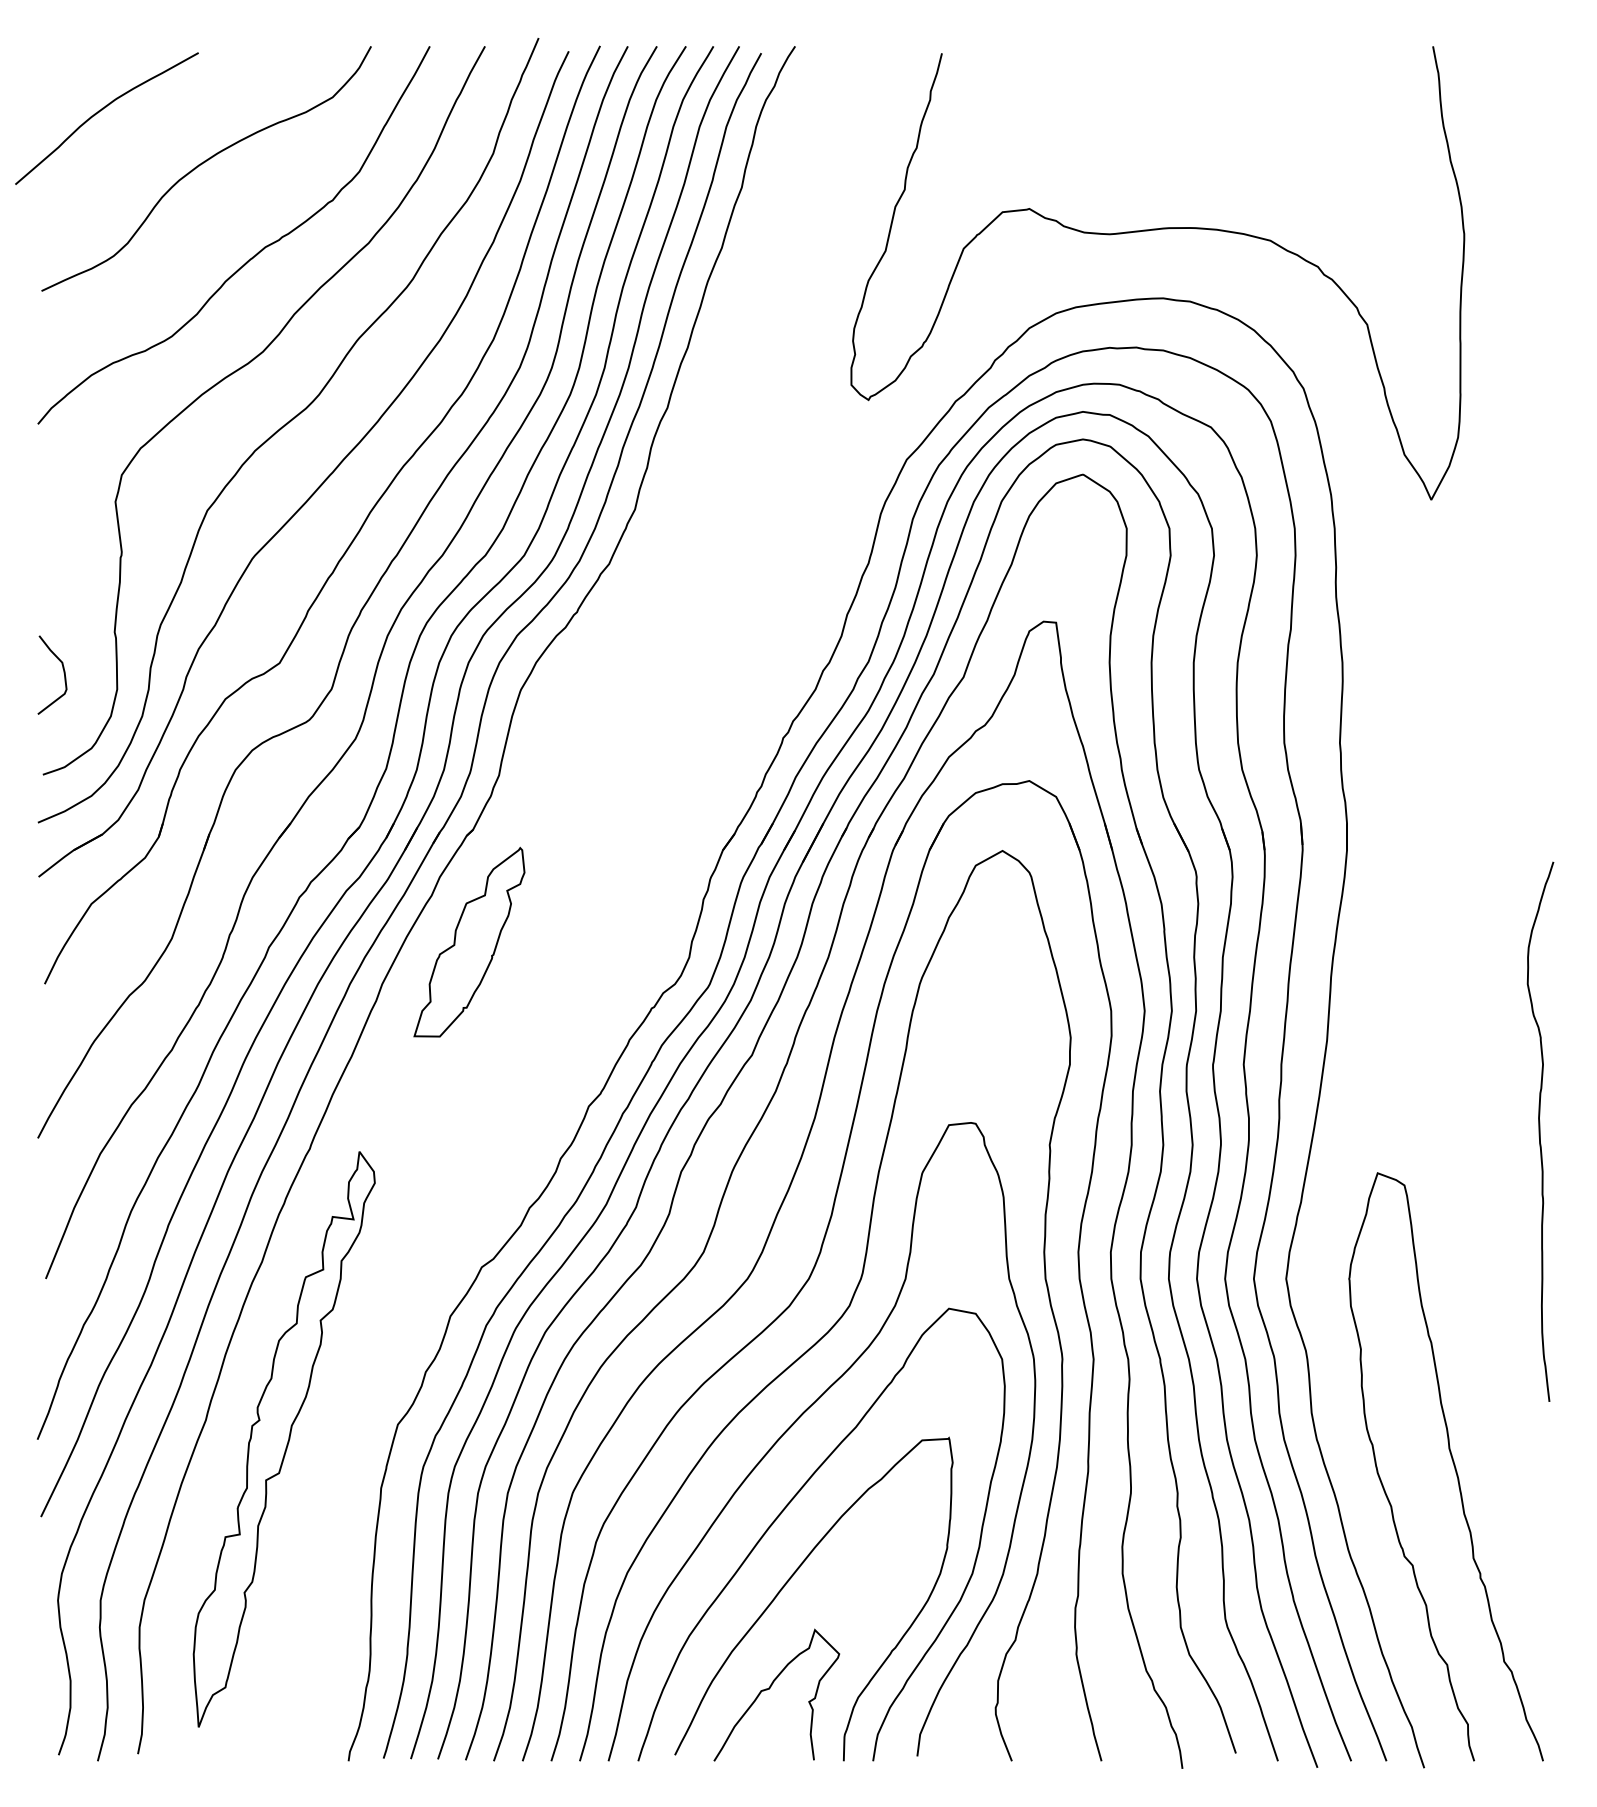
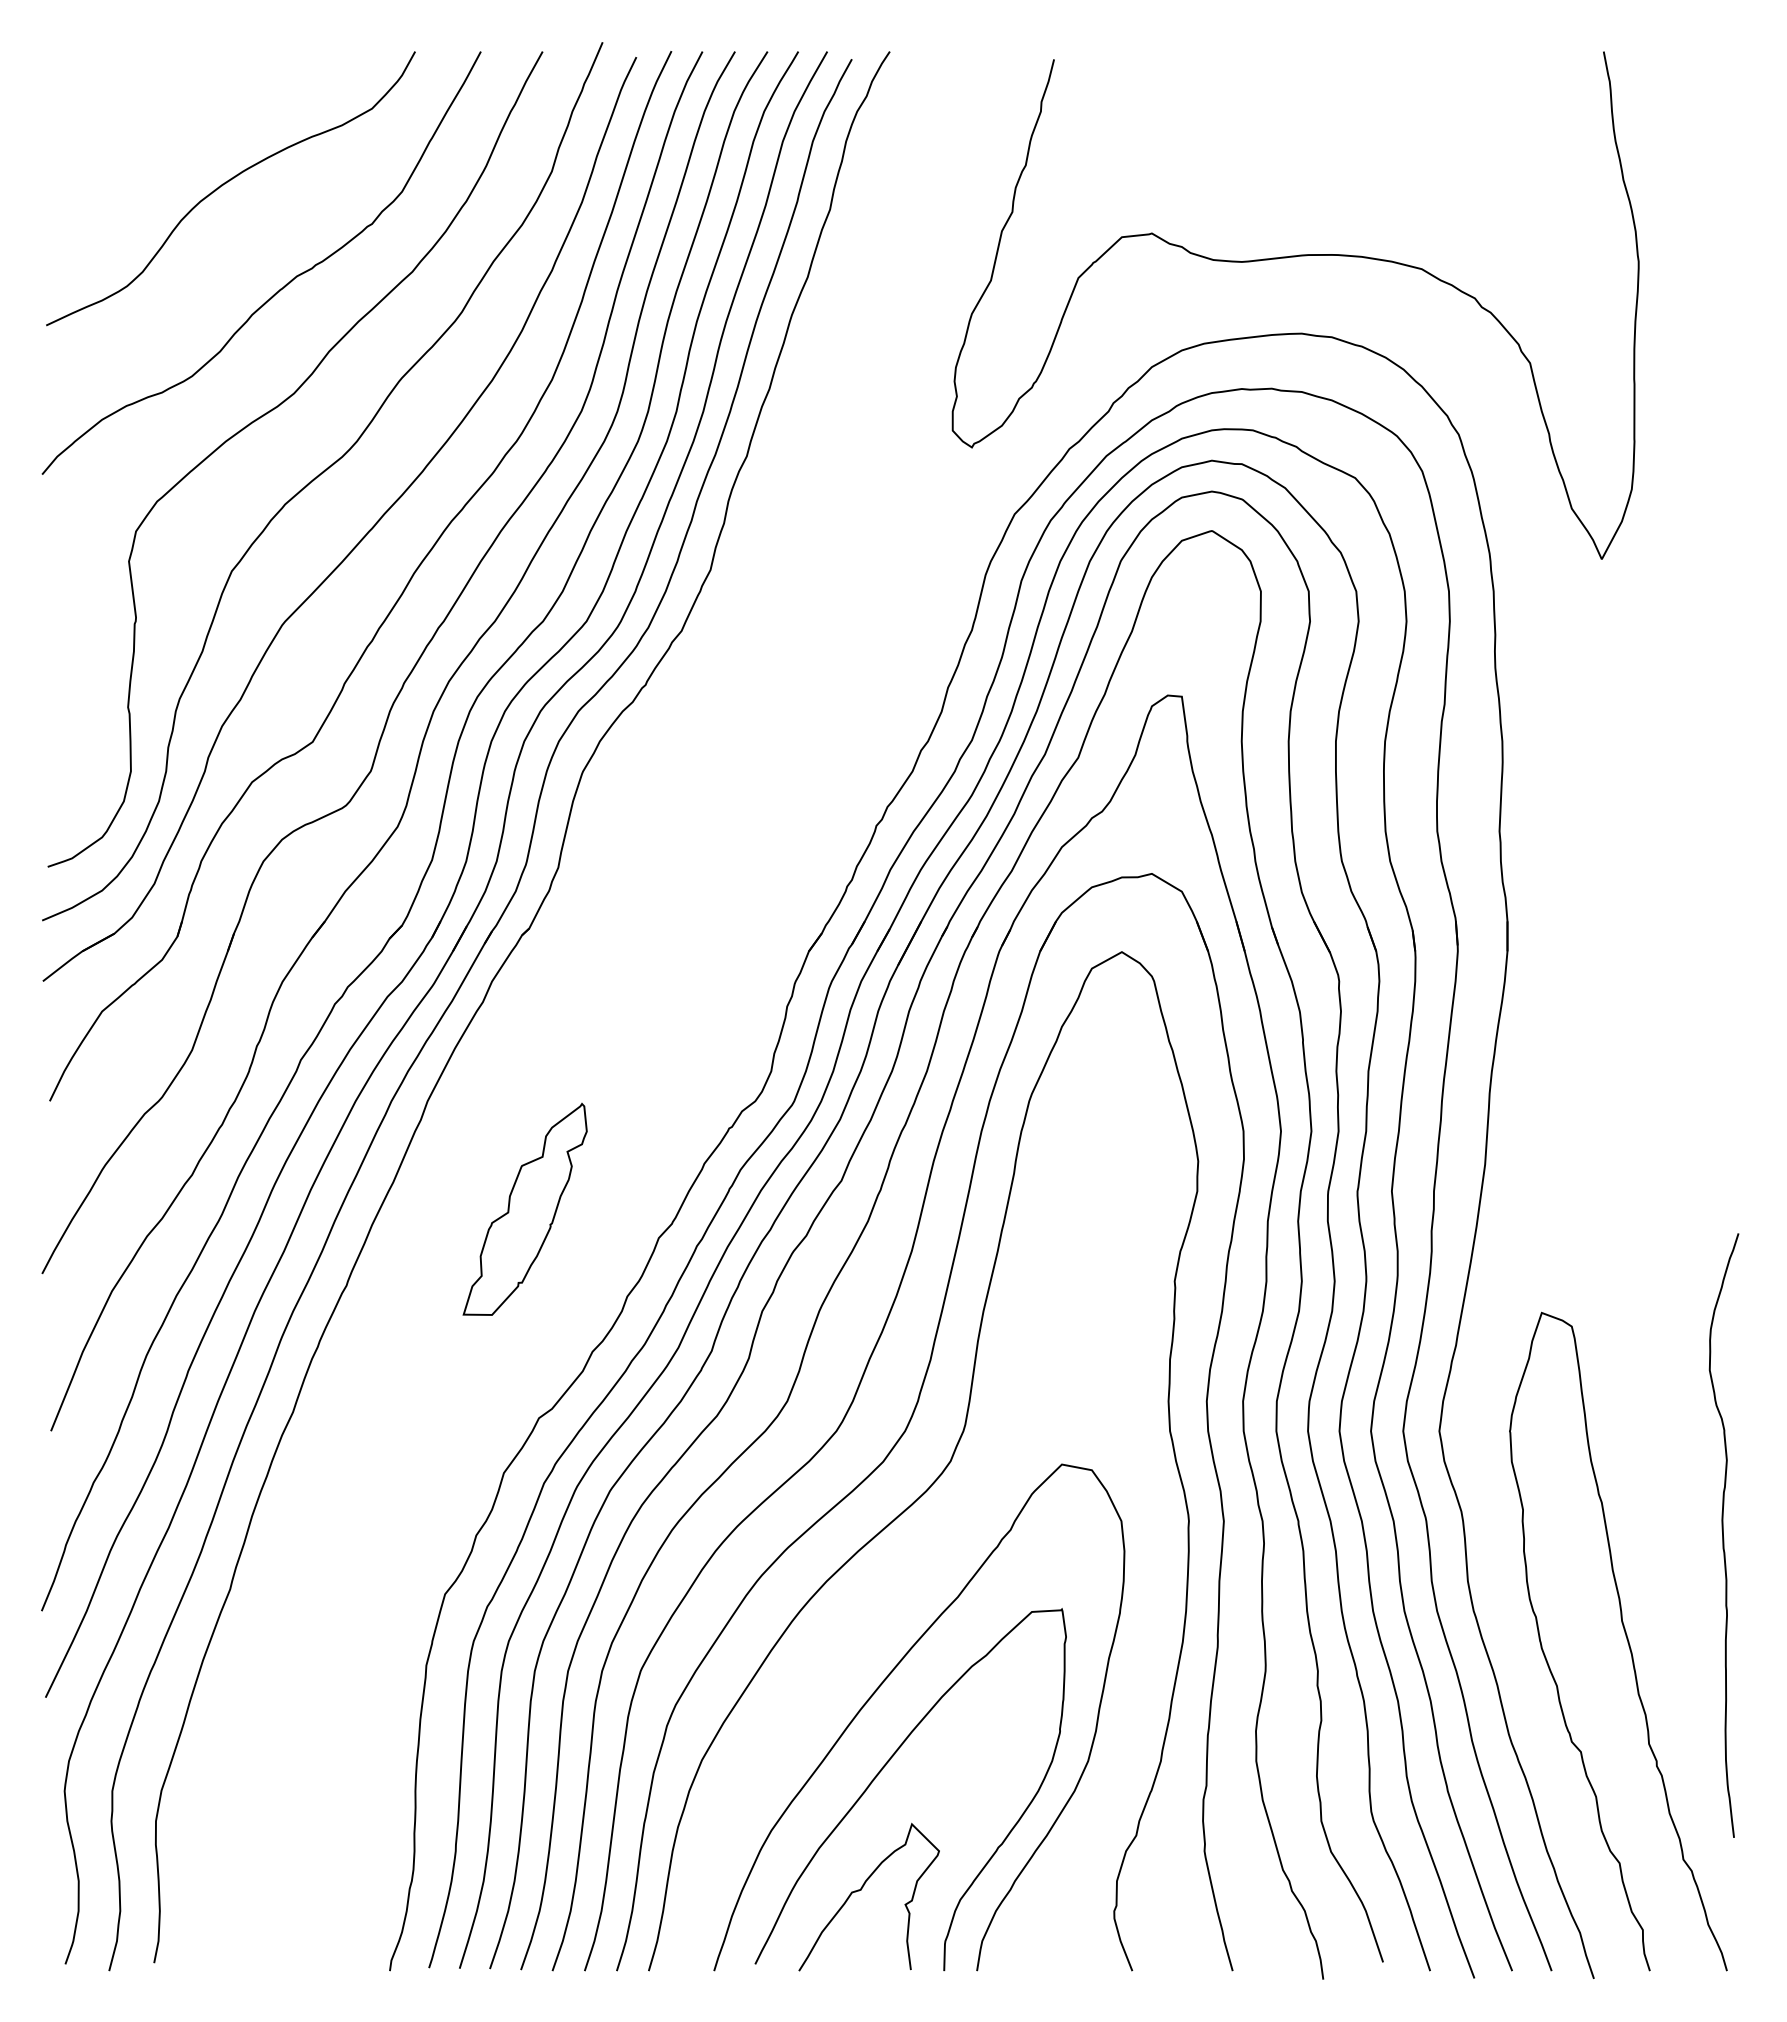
curve: (100, 111) -> (112, 124), removed
curve: (63, 671) -> (70, 751), removed
part: (468, 941) -> (524, 1208), moved
curve: (1540, 1131) -> (1723, 1535), moved
curve: (799, 1418) -> (894, 1587), removed
part: (283, 1439) -> (317, 1610), removed

